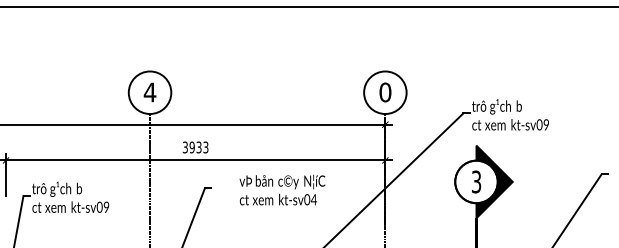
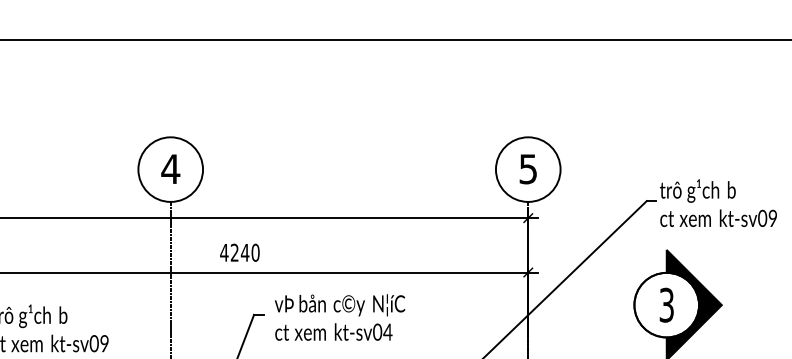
text: (385, 92) -> (528, 169), 0 -> 5
text: (195, 147) -> (239, 252), 3933 -> 4240
text: (282, 189) -> (340, 316), moved

